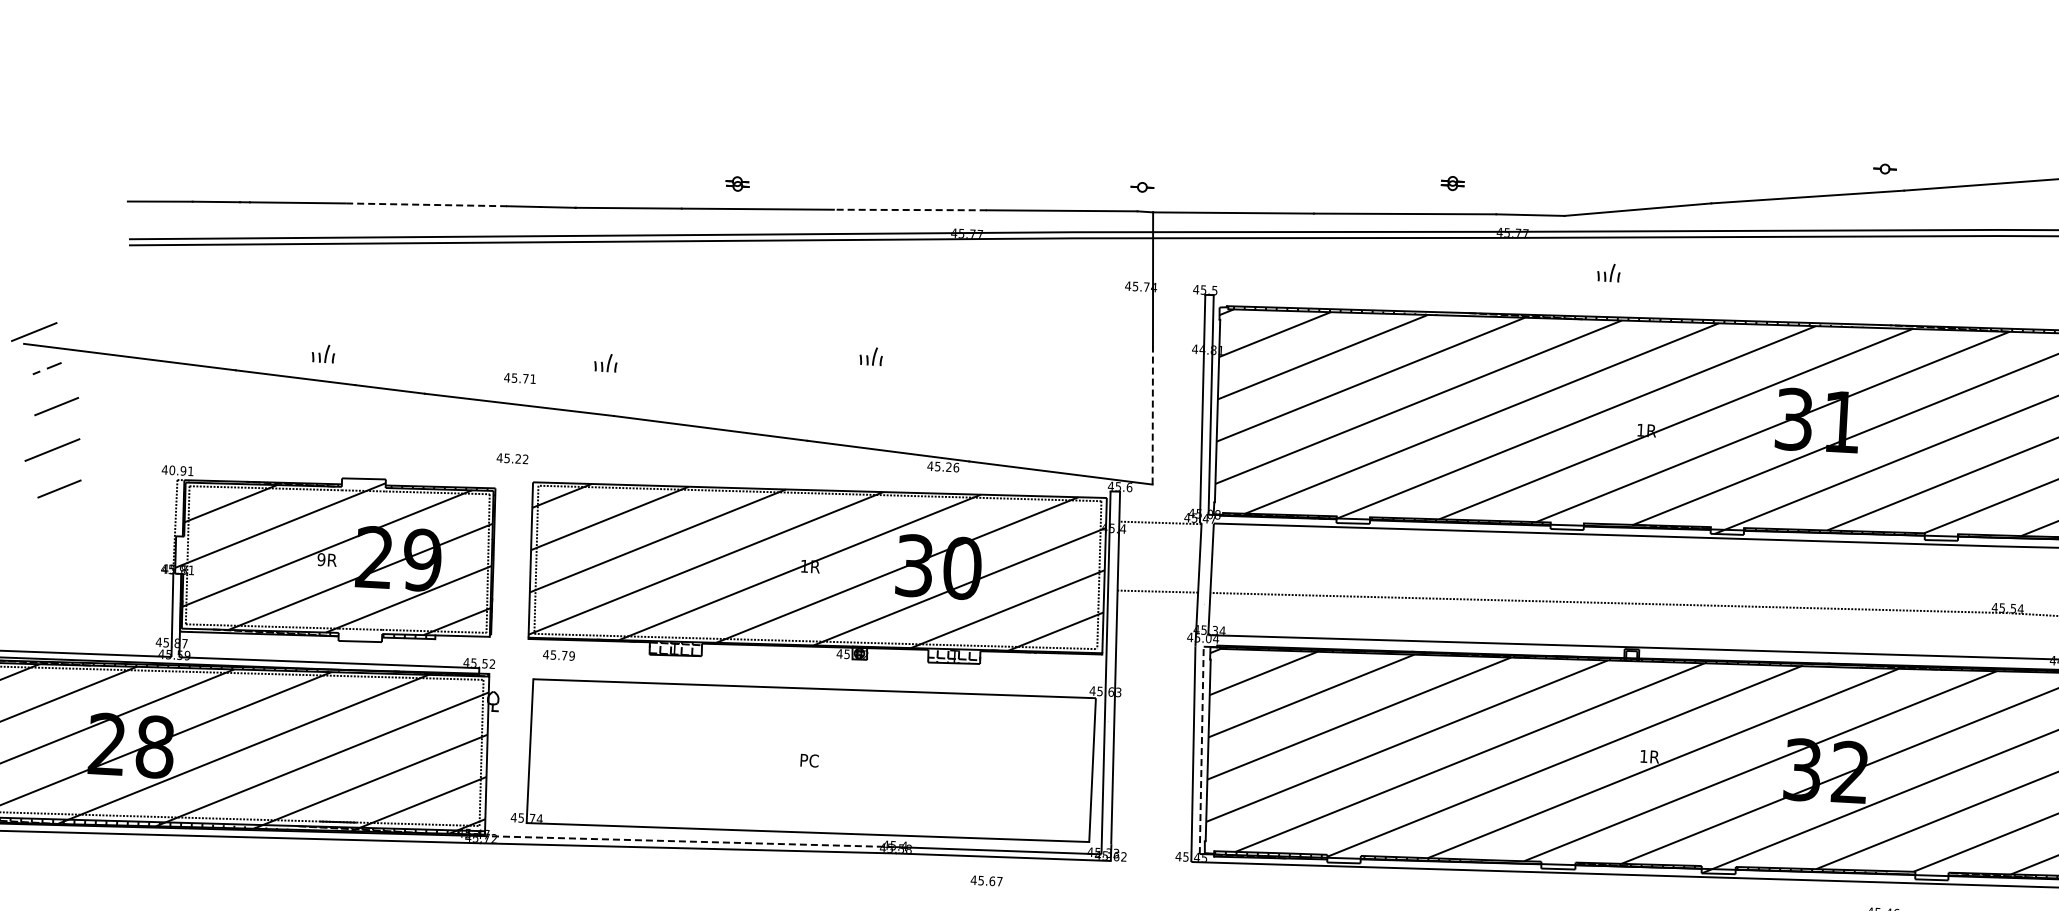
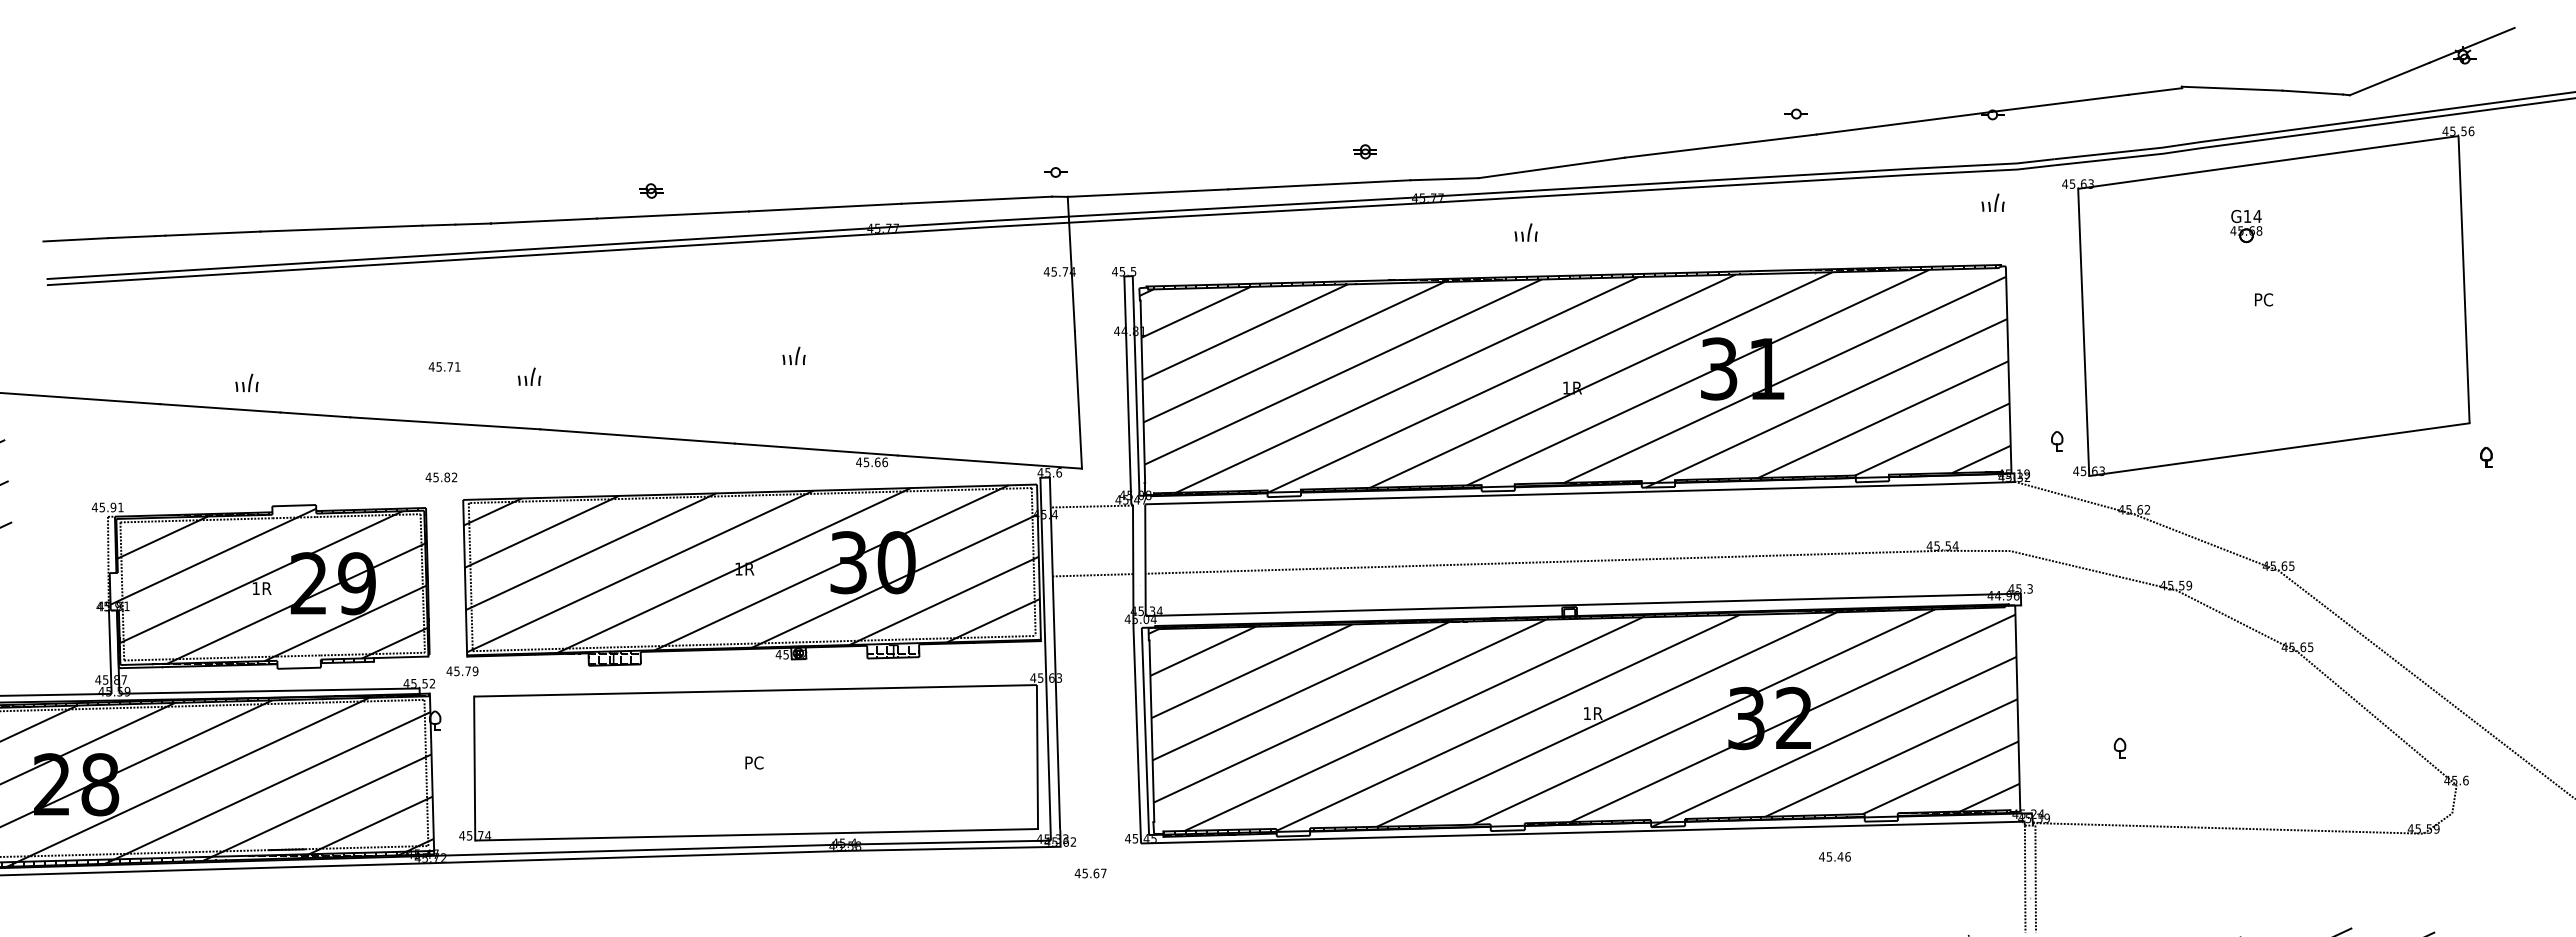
line: (426, 204) -> (341, 228), dashed -> solid
line: (909, 209) -> (824, 207), dashed -> solid
text: (519, 378) -> (444, 366), moved
line: (1152, 415) -> (1078, 399), dashed -> solid
text: (518, 459) -> (447, 477), 45.22 -> 45.82
text: (948, 467) -> (877, 462), 45.26 -> 45.66
text: (172, 470) -> (102, 507), 40.91 -> 45.91
text: (320, 559) -> (255, 588), 9R -> 1R
text: (559, 655) -> (462, 671), moved
line: (1201, 750) -> (1145, 731), dashed -> solid
line: (688, 841) -> (637, 850), dashed -> solid
text: (986, 880) -> (1090, 873), moved

